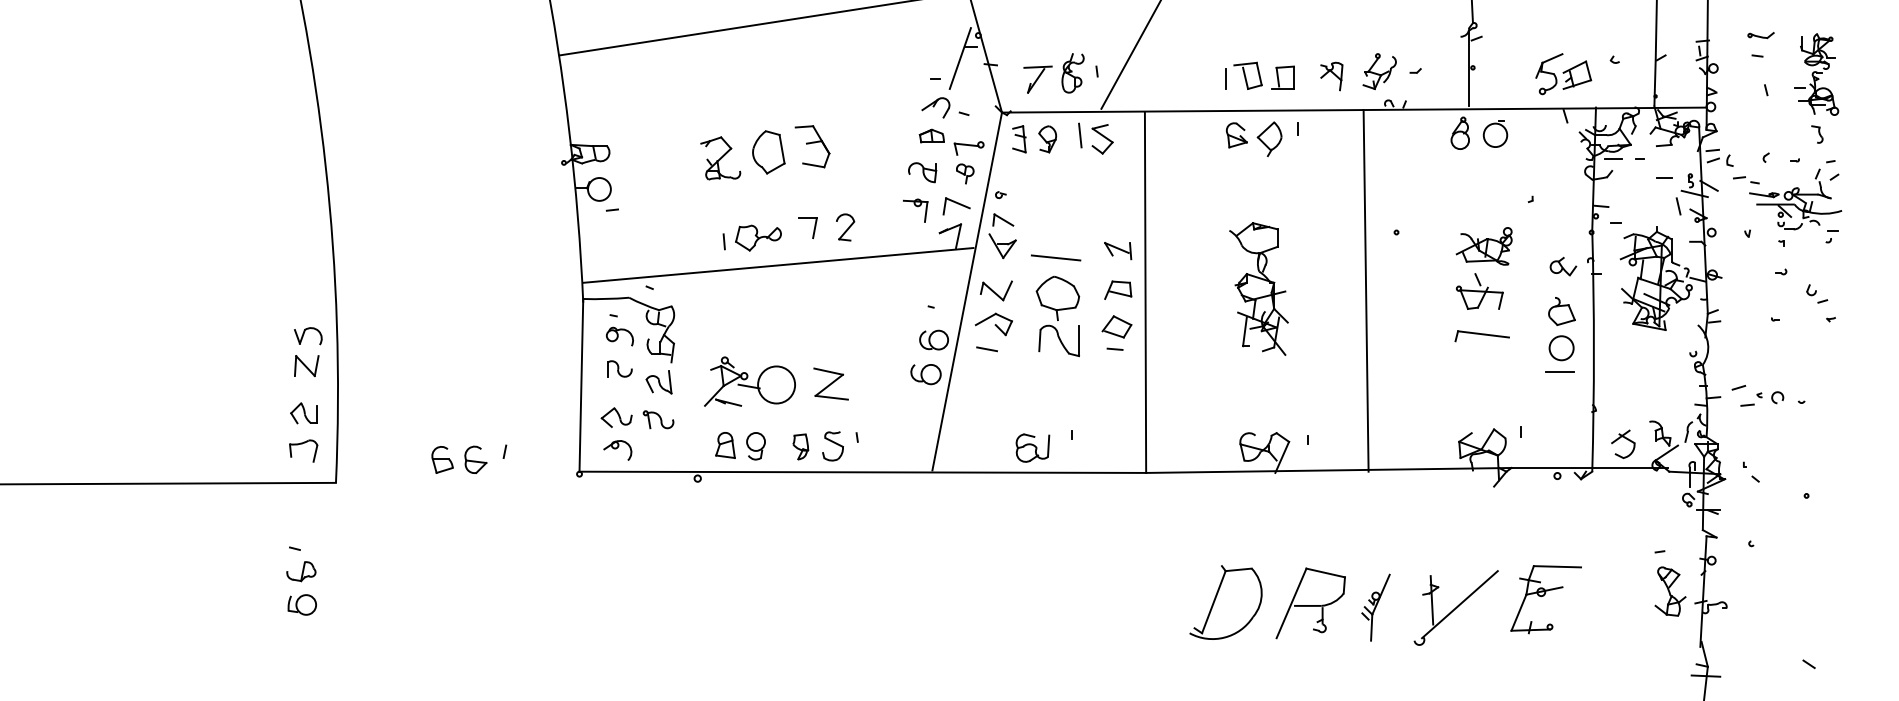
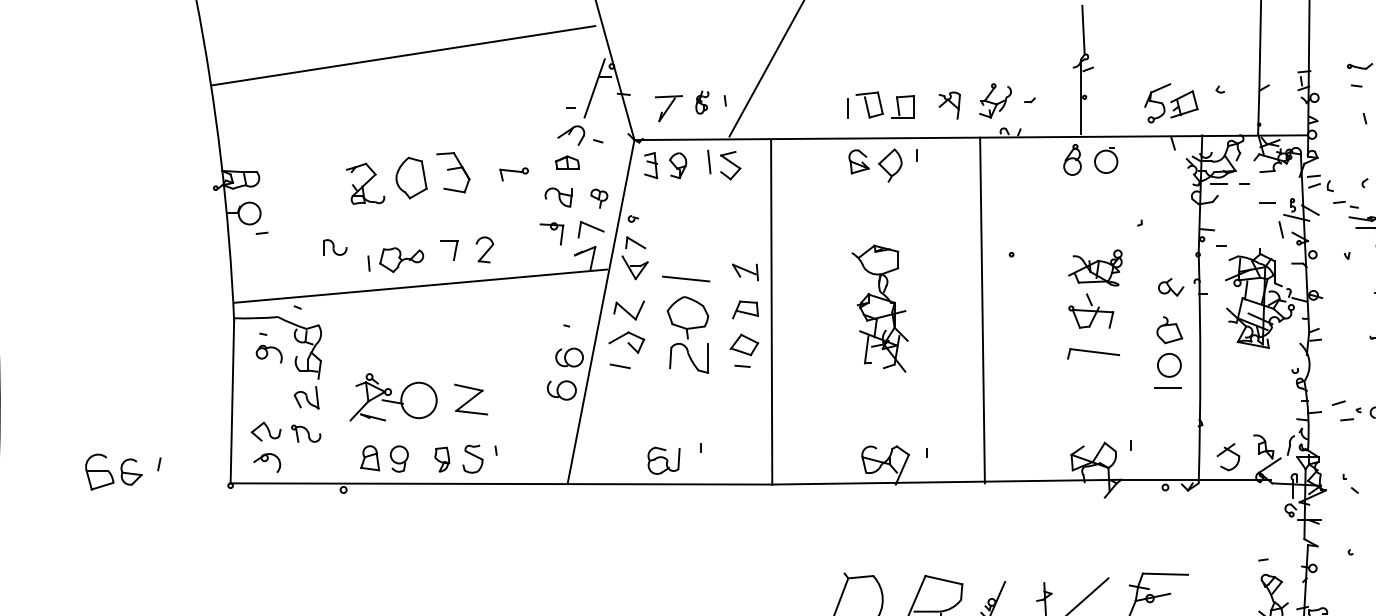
part: (1072, 73) -> (701, 102), size x0.6
part: (968, 148) -> (513, 174), moved
part: (619, 368) -> (334, 247), moved
part: (442, 459) -> (99, 471), size x1.4

